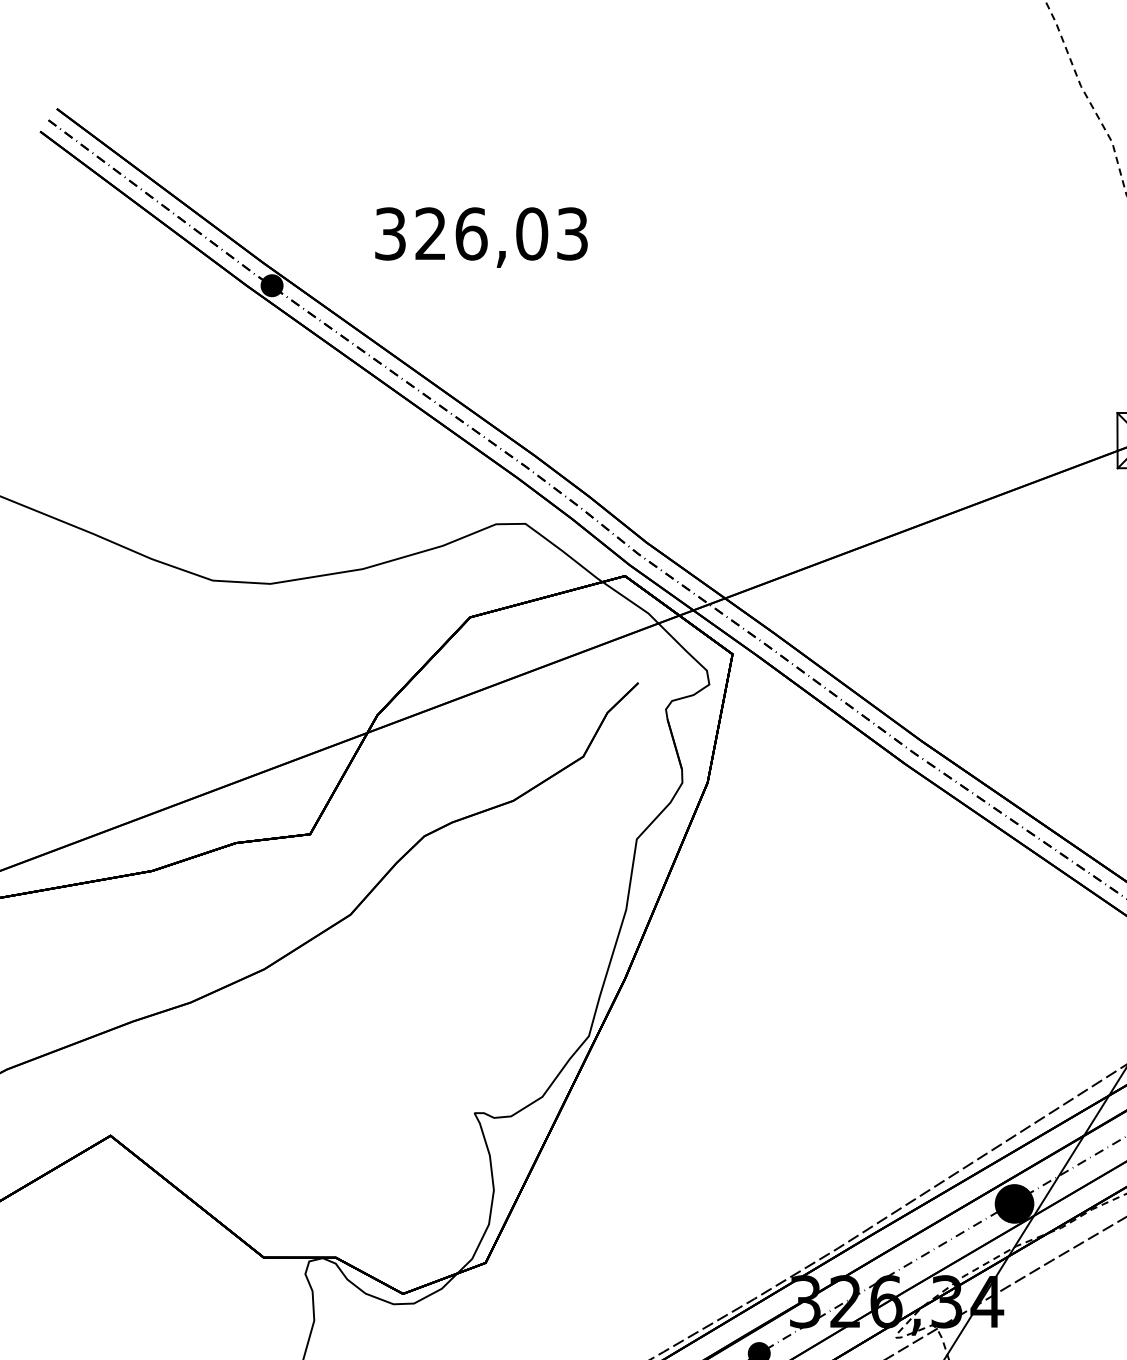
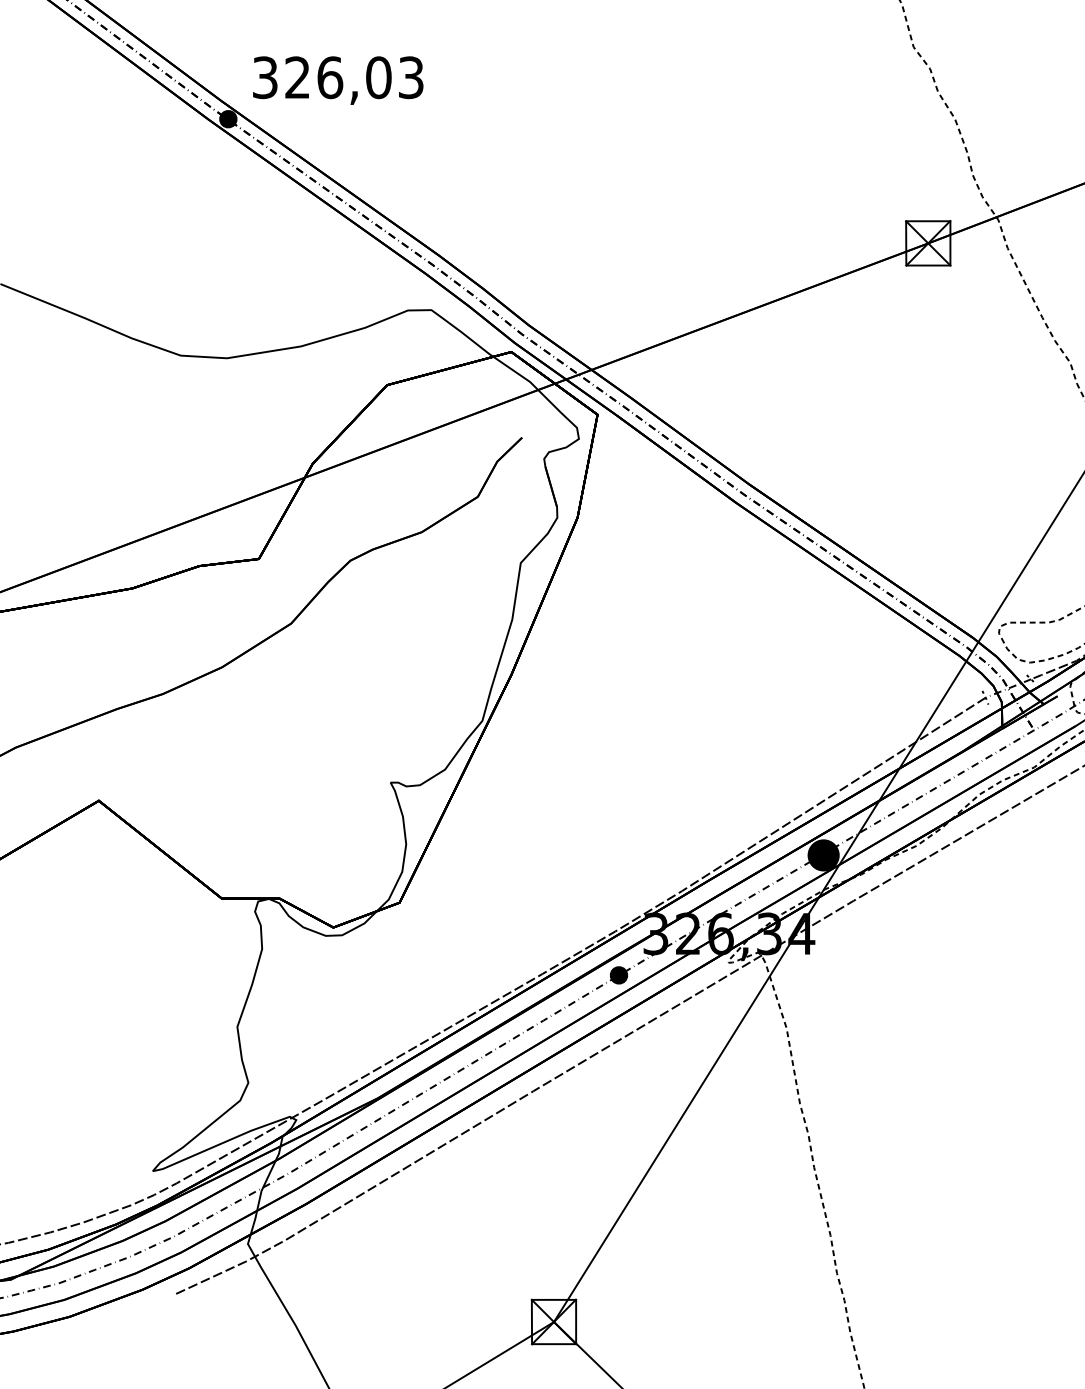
text: (481, 237) -> (338, 80), moved

